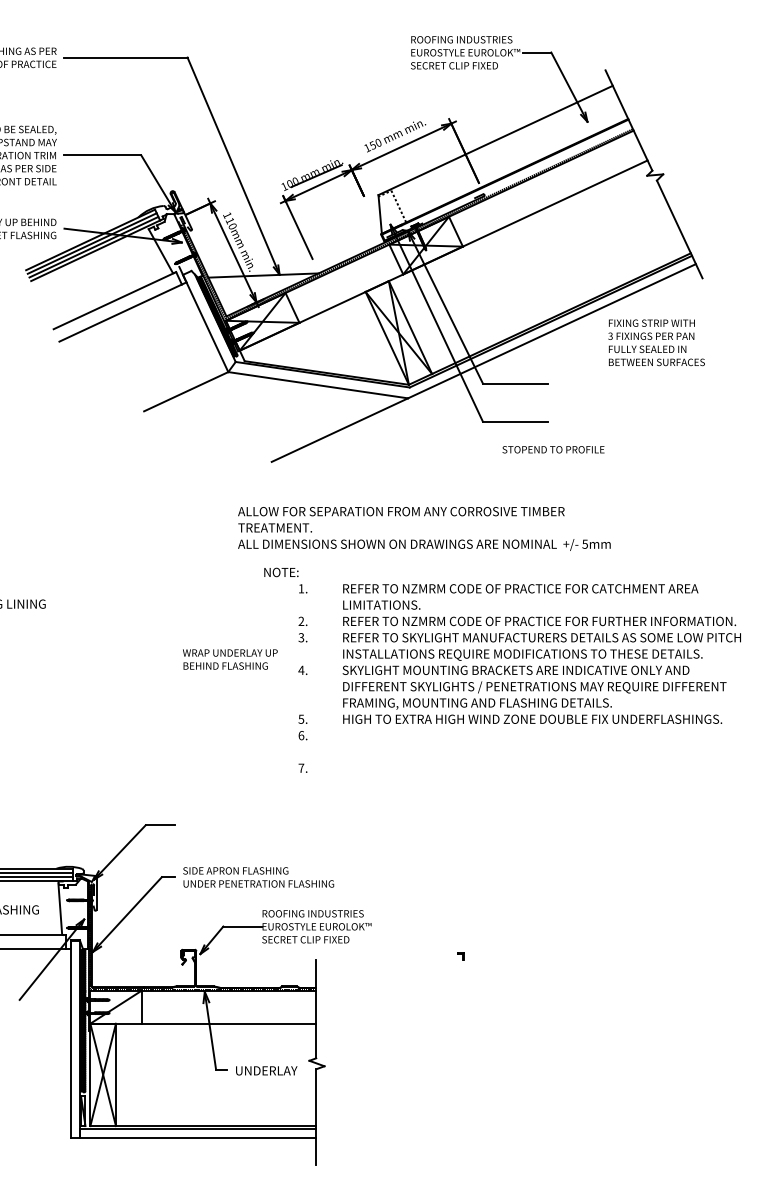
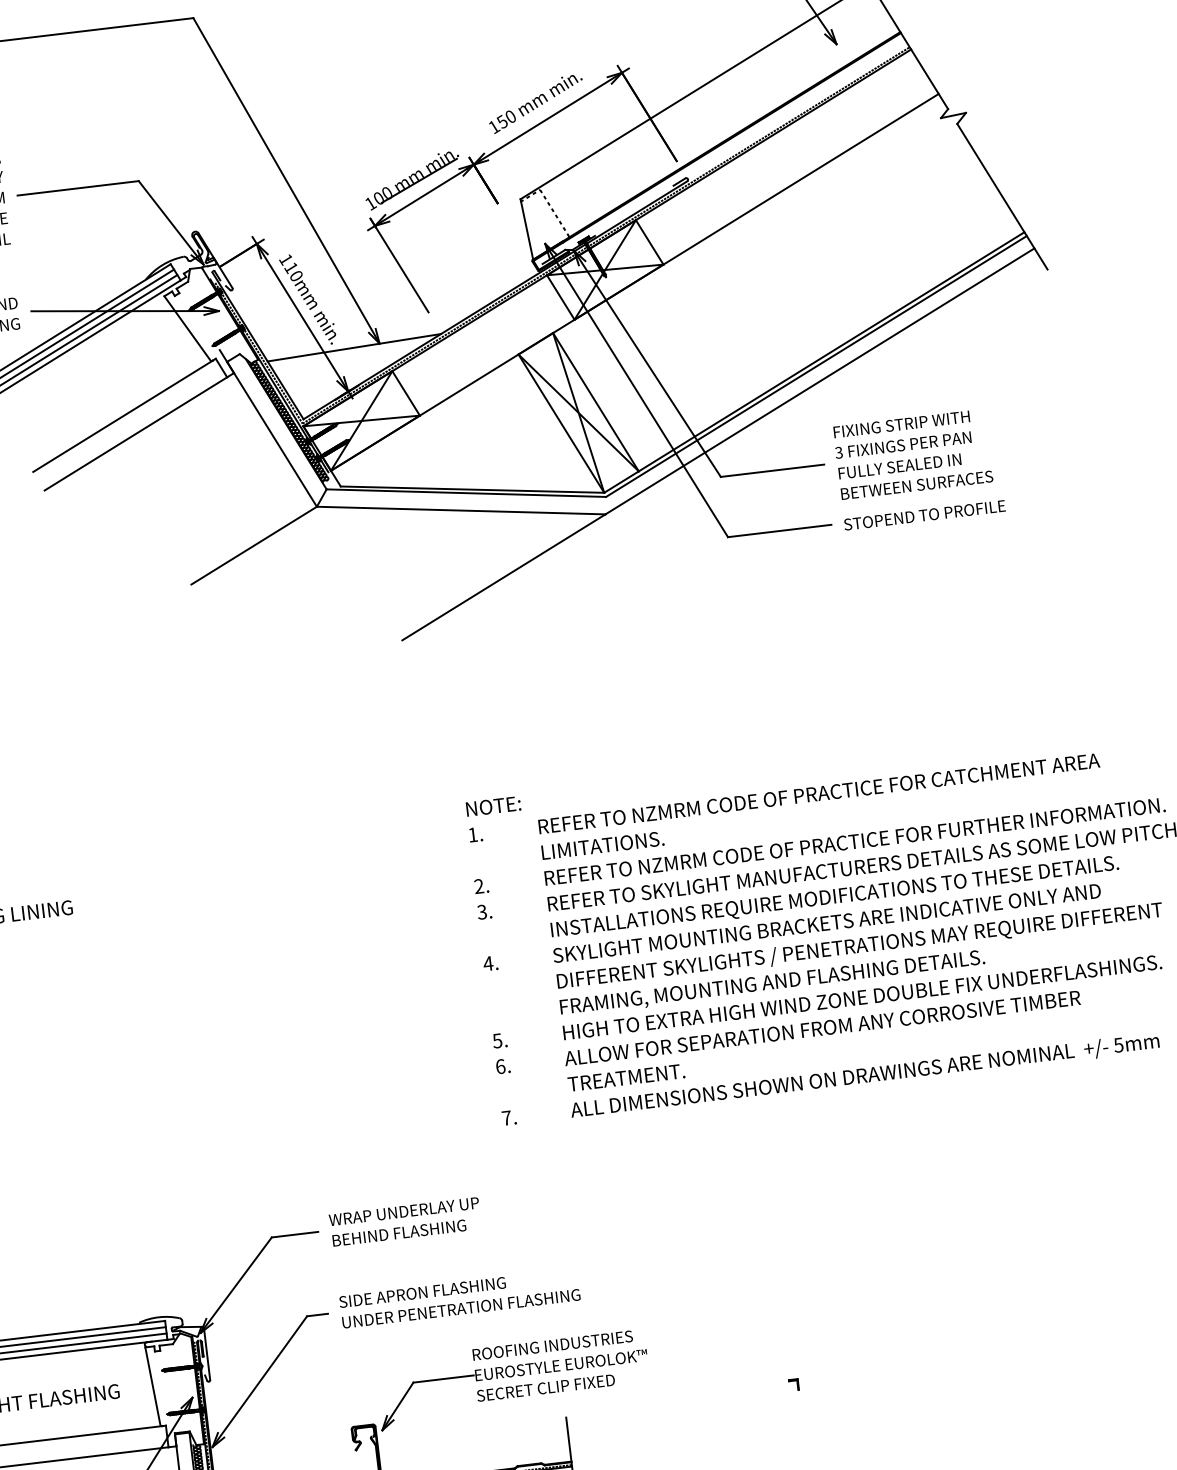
text: (656, 342) -> (912, 453), moved
text: (553, 449) -> (924, 514), moved
text: (424, 528) -> (862, 1050), moved
text: (281, 572) -> (493, 806), moved
text: (230, 659) -> (405, 1221), moved

